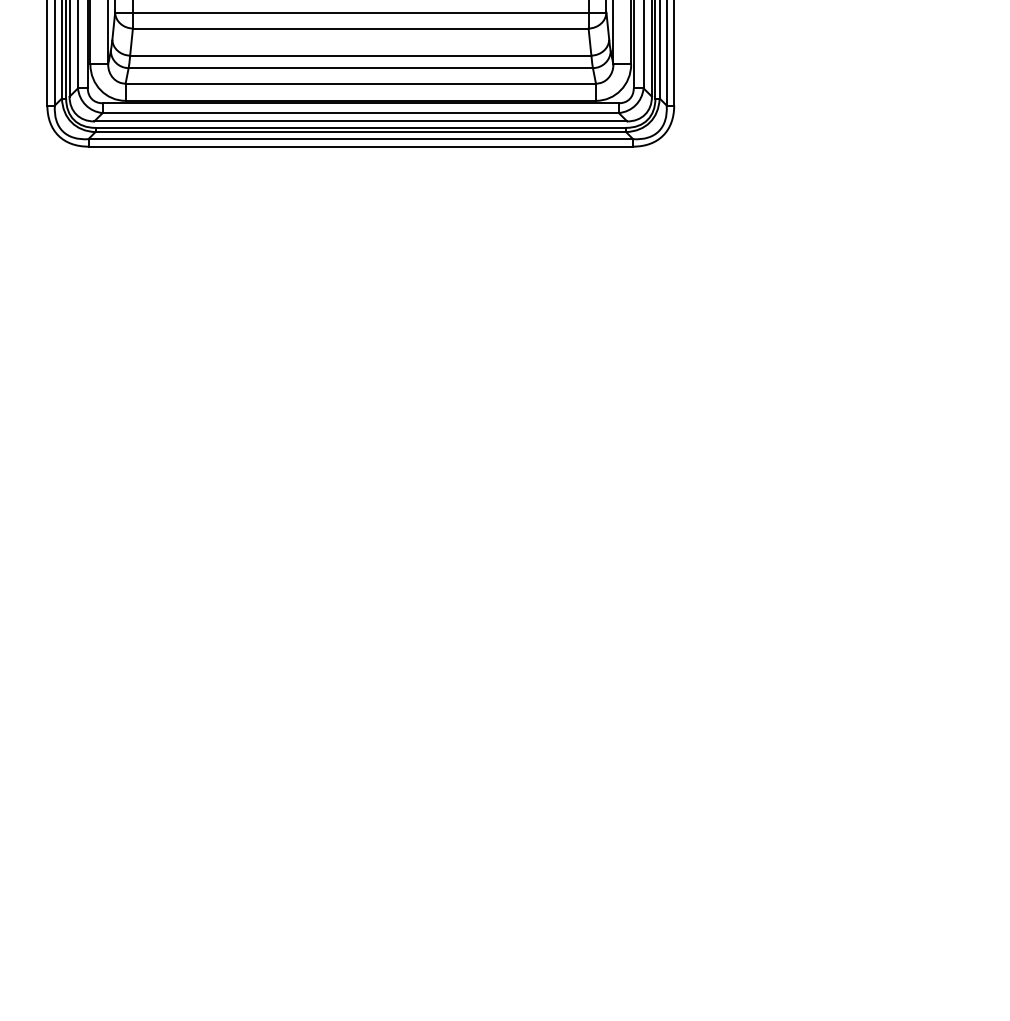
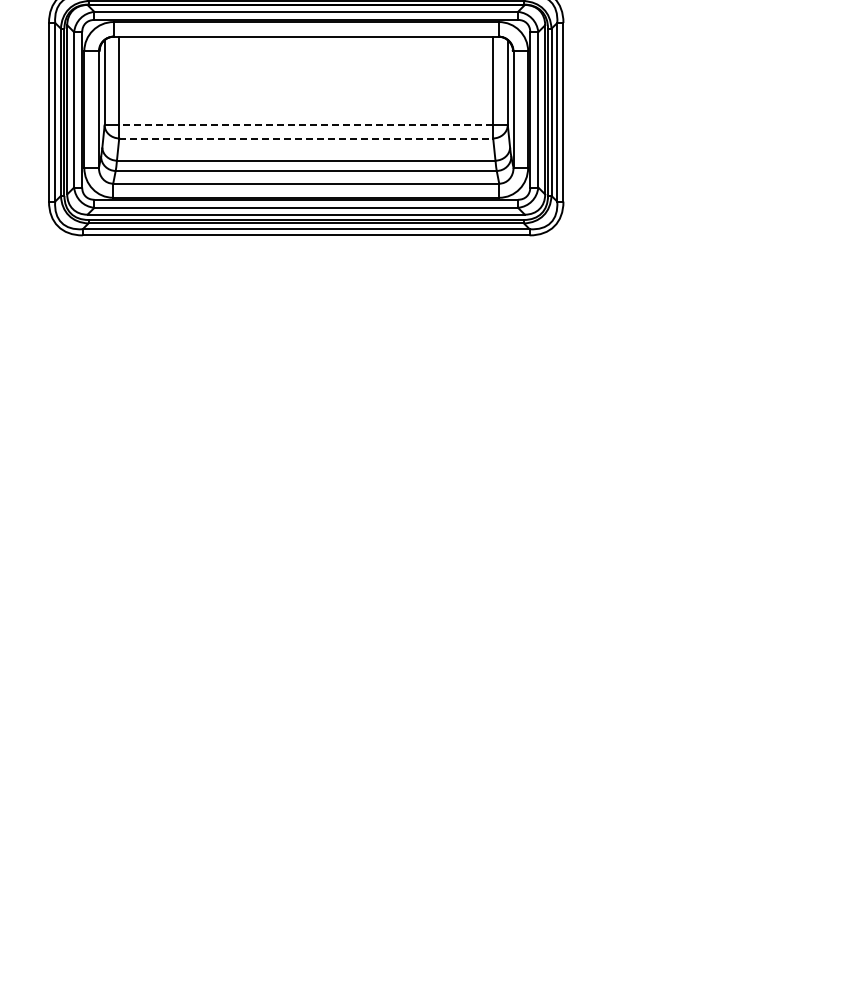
line: (361, 12) -> (306, 125), solid -> dashed
line: (361, 28) -> (306, 138), solid -> dashed

